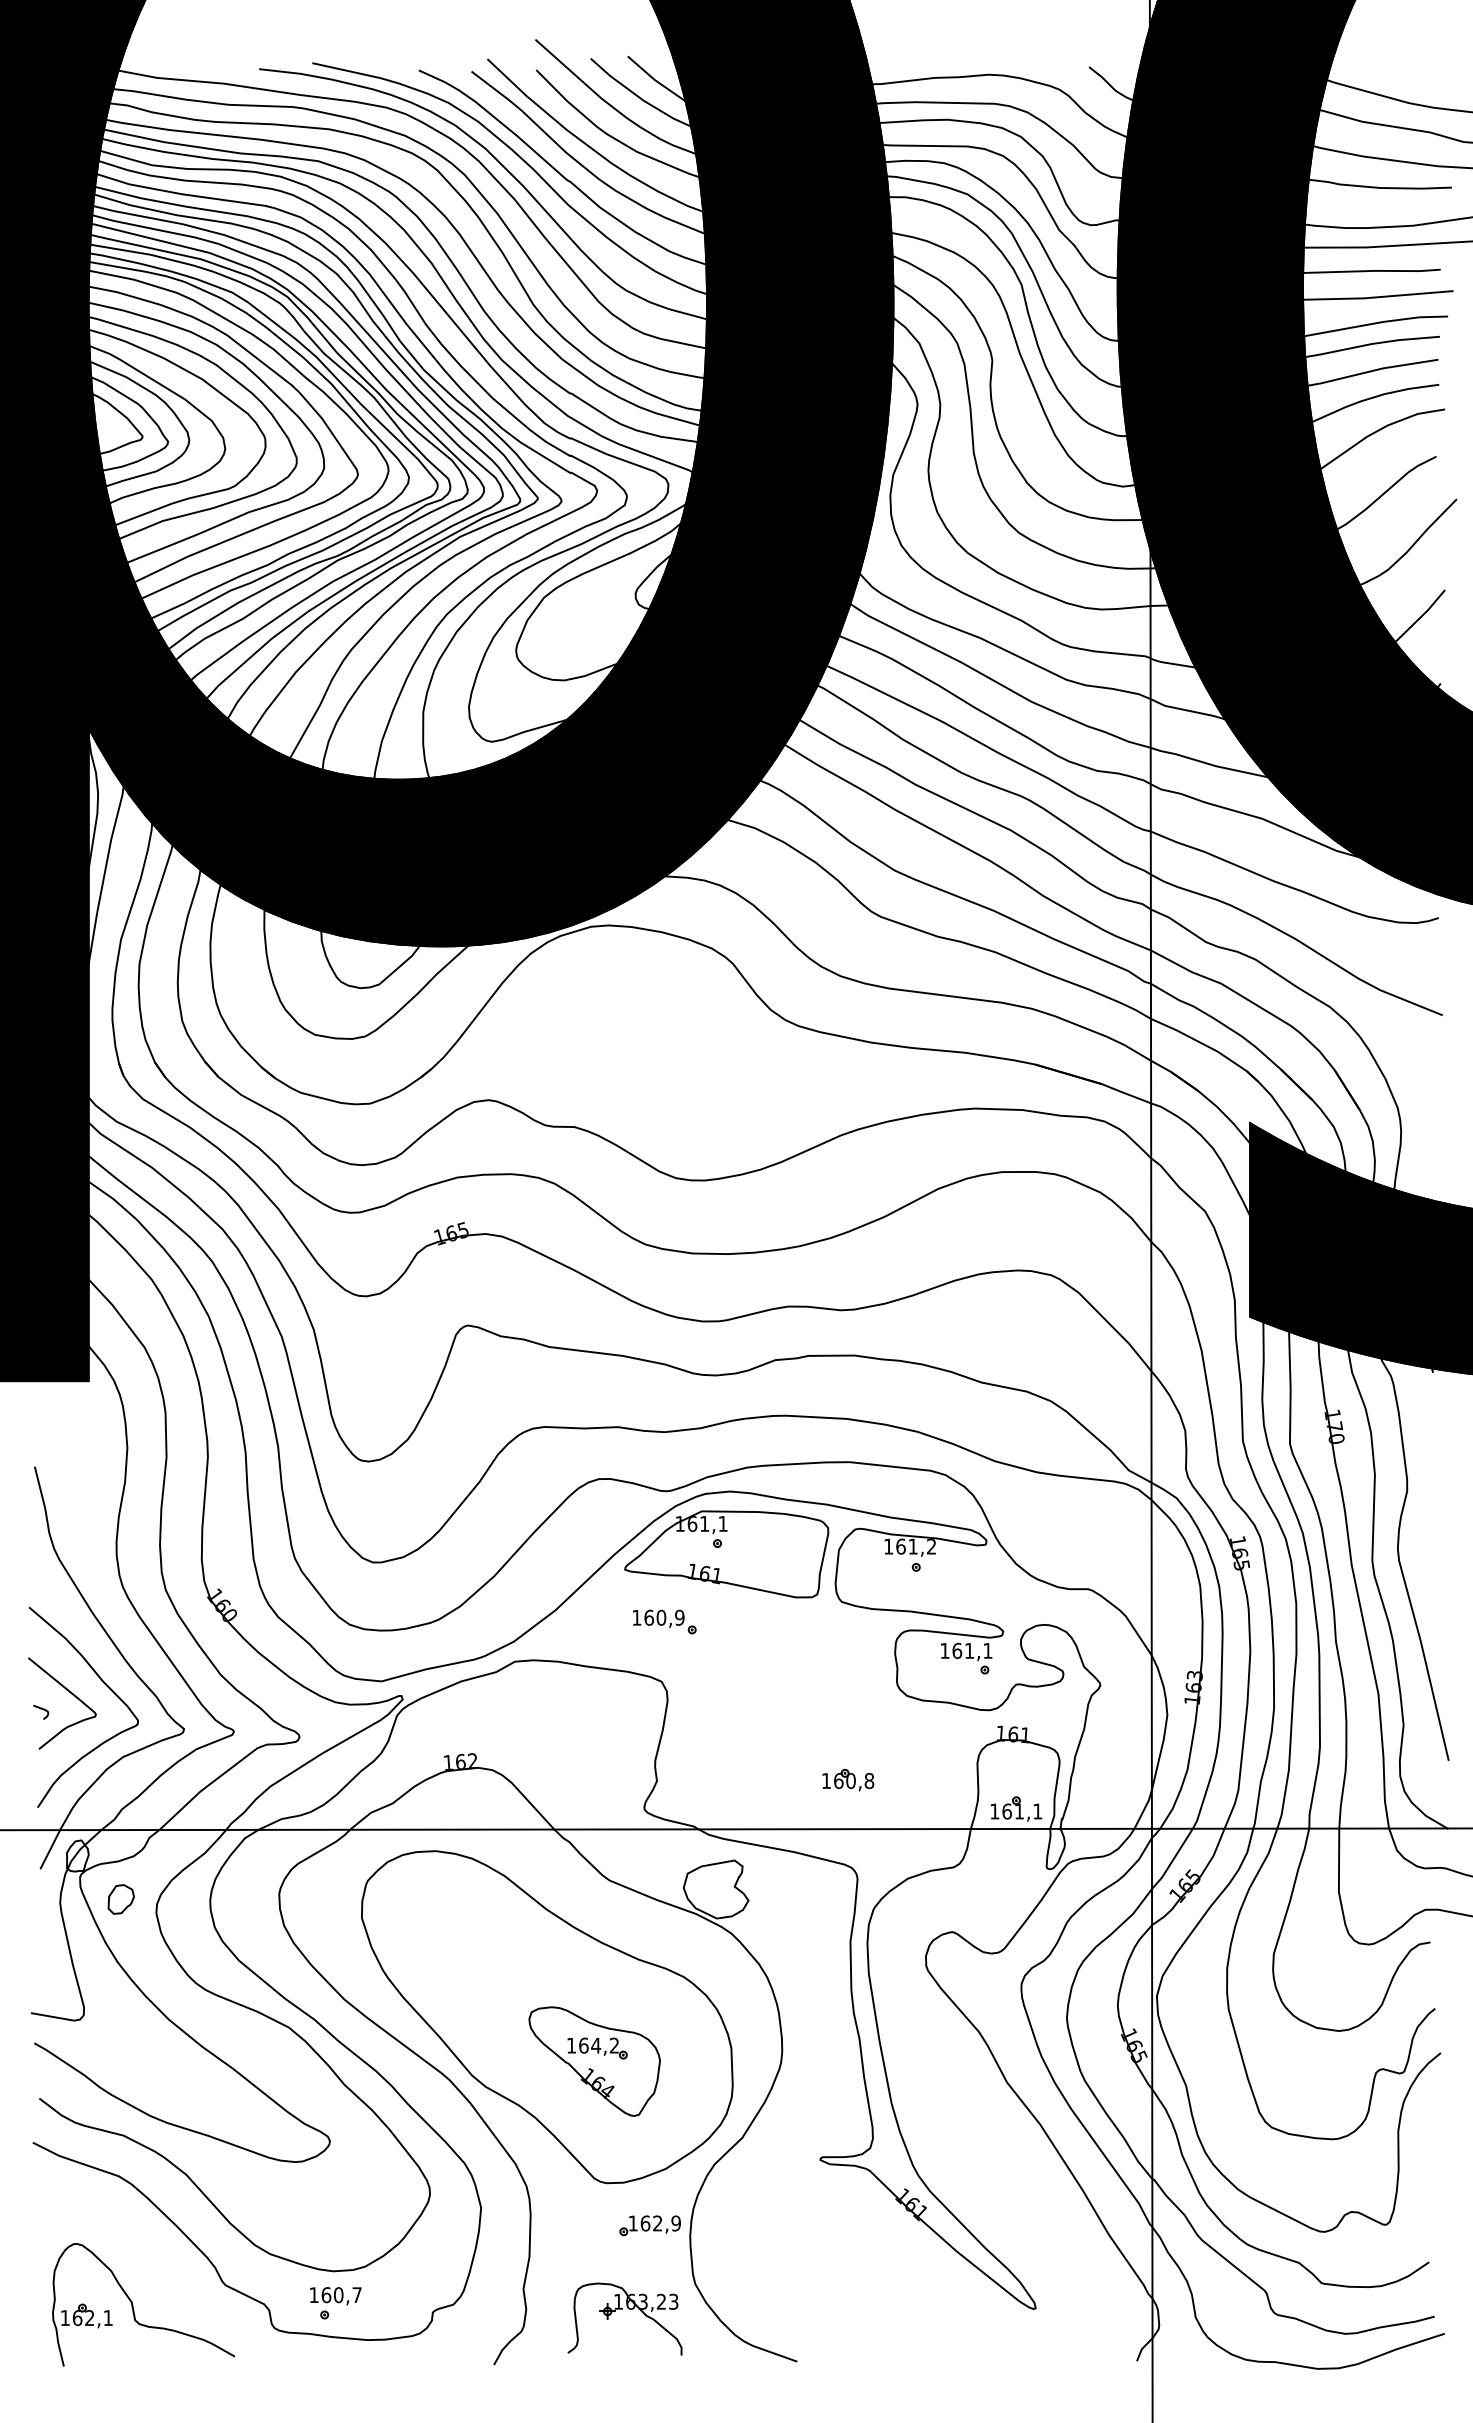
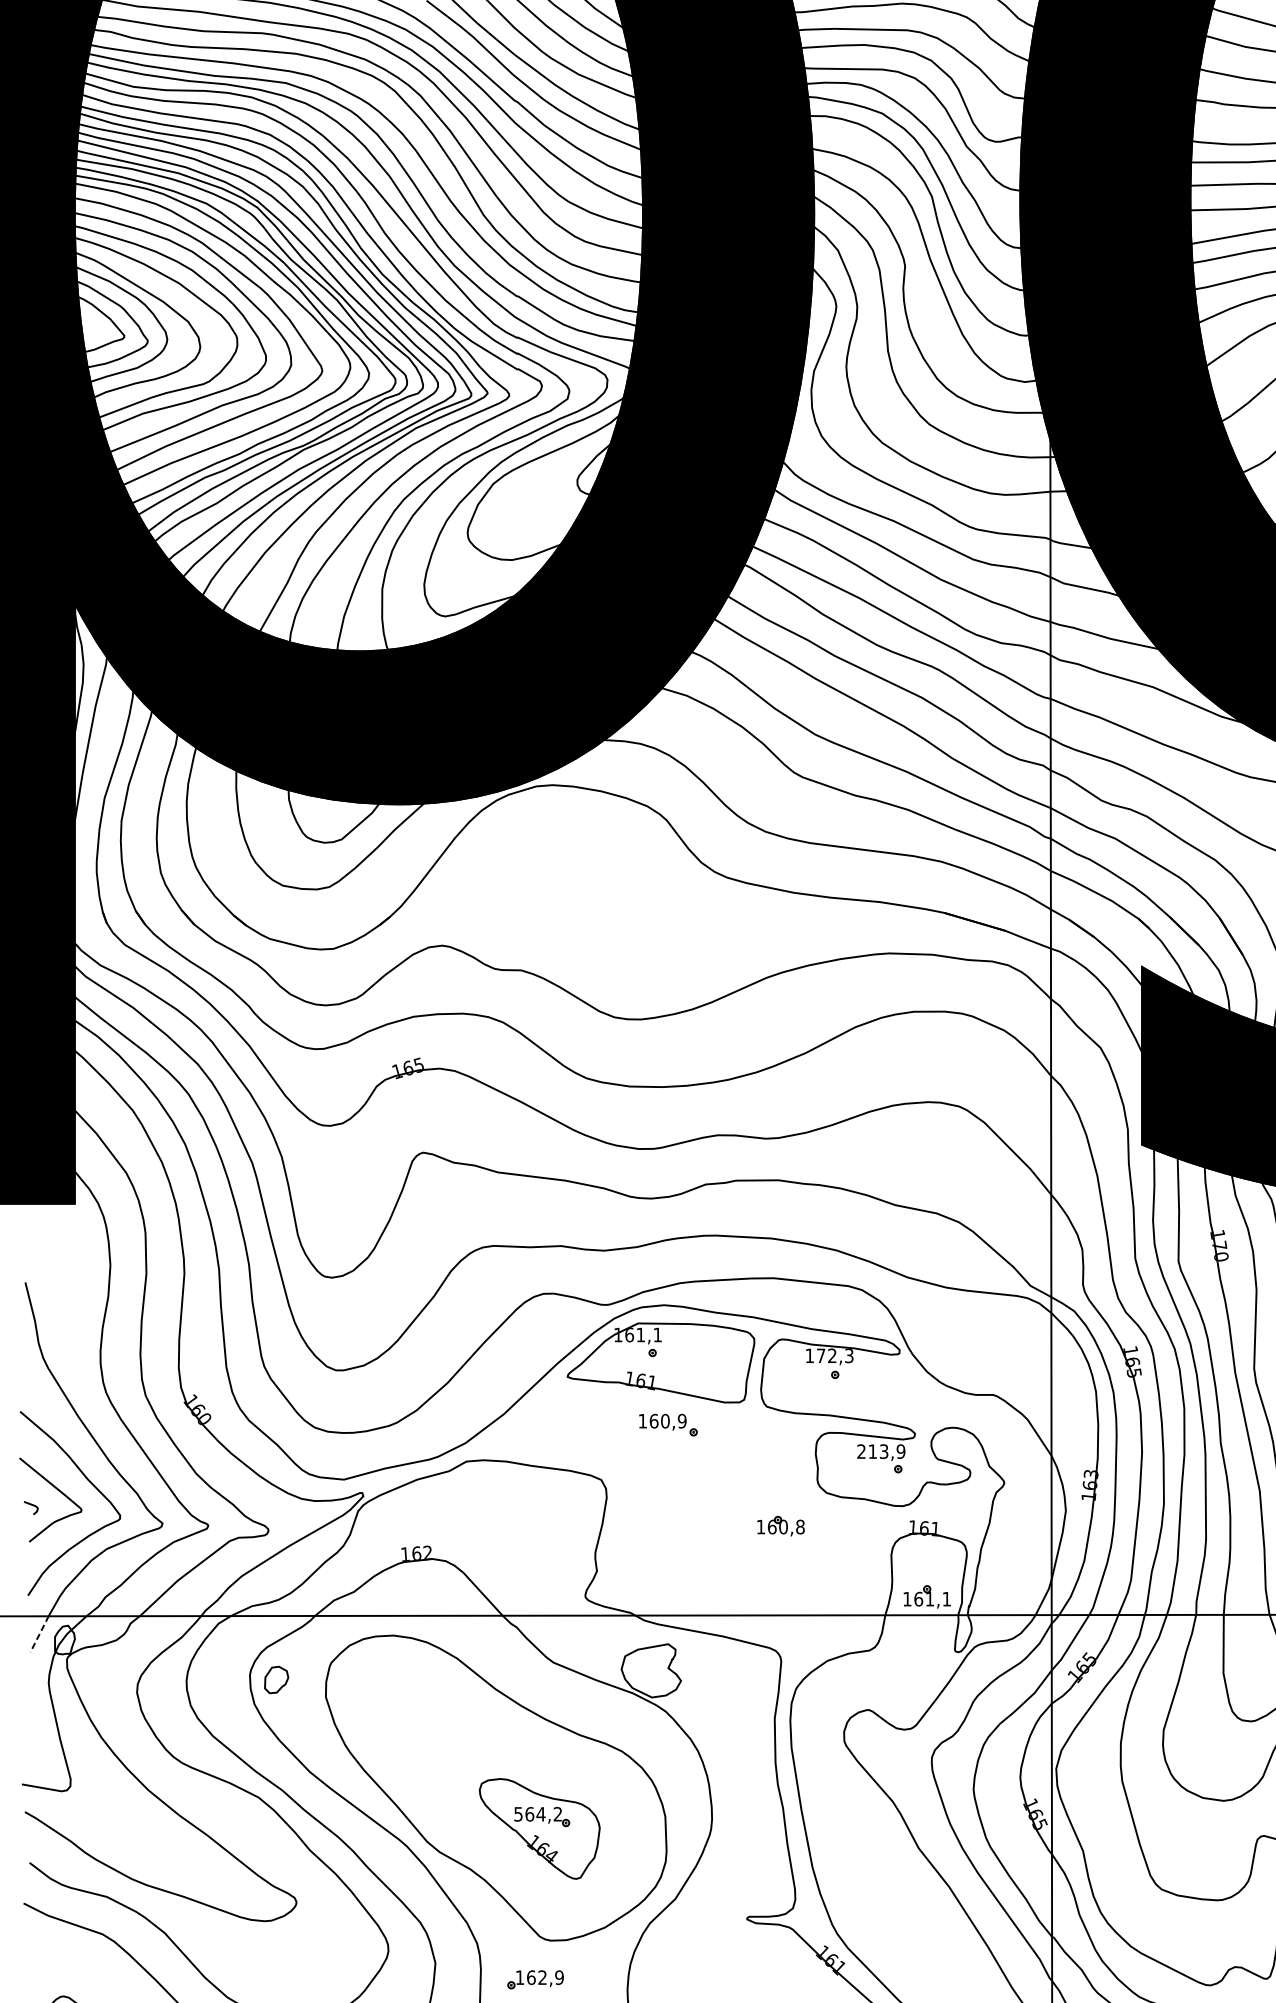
text: (916, 1546) -> (835, 1355), 161,2 -> 172,3
part: (664, 1621) -> (668, 1424), moved
text: (966, 1650) -> (881, 1451), 161,1 -> 213,9
part: (848, 1780) -> (781, 1526), moved
line: (50, 1849) -> (39, 1634), solid -> dashed
part: (120, 1899) -> (275, 1680), moved
text: (571, 2045) -> (518, 1814), 164,2 -> 564,2
part: (649, 2225) -> (534, 1979), moved

